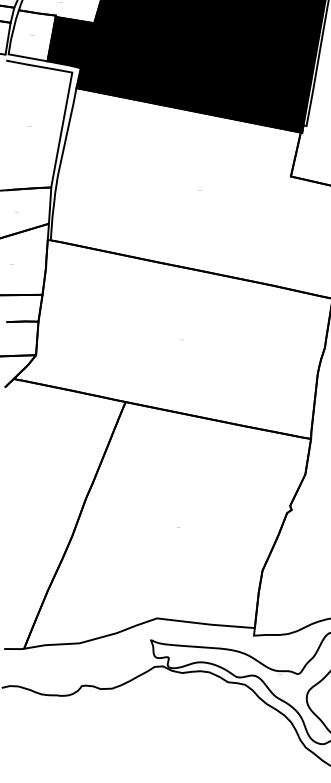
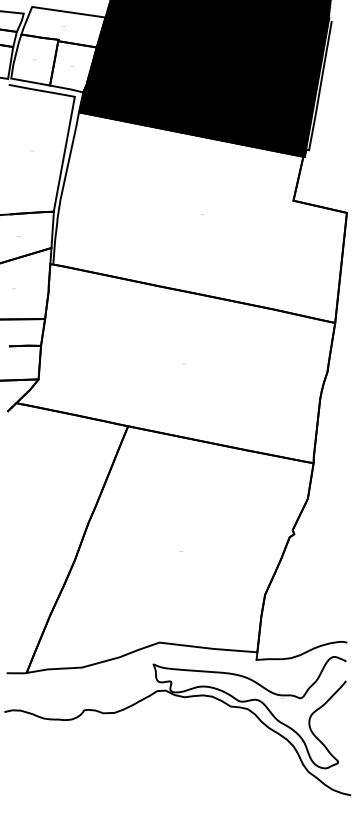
hatch: (70, 42) -> (73, 66), removed

